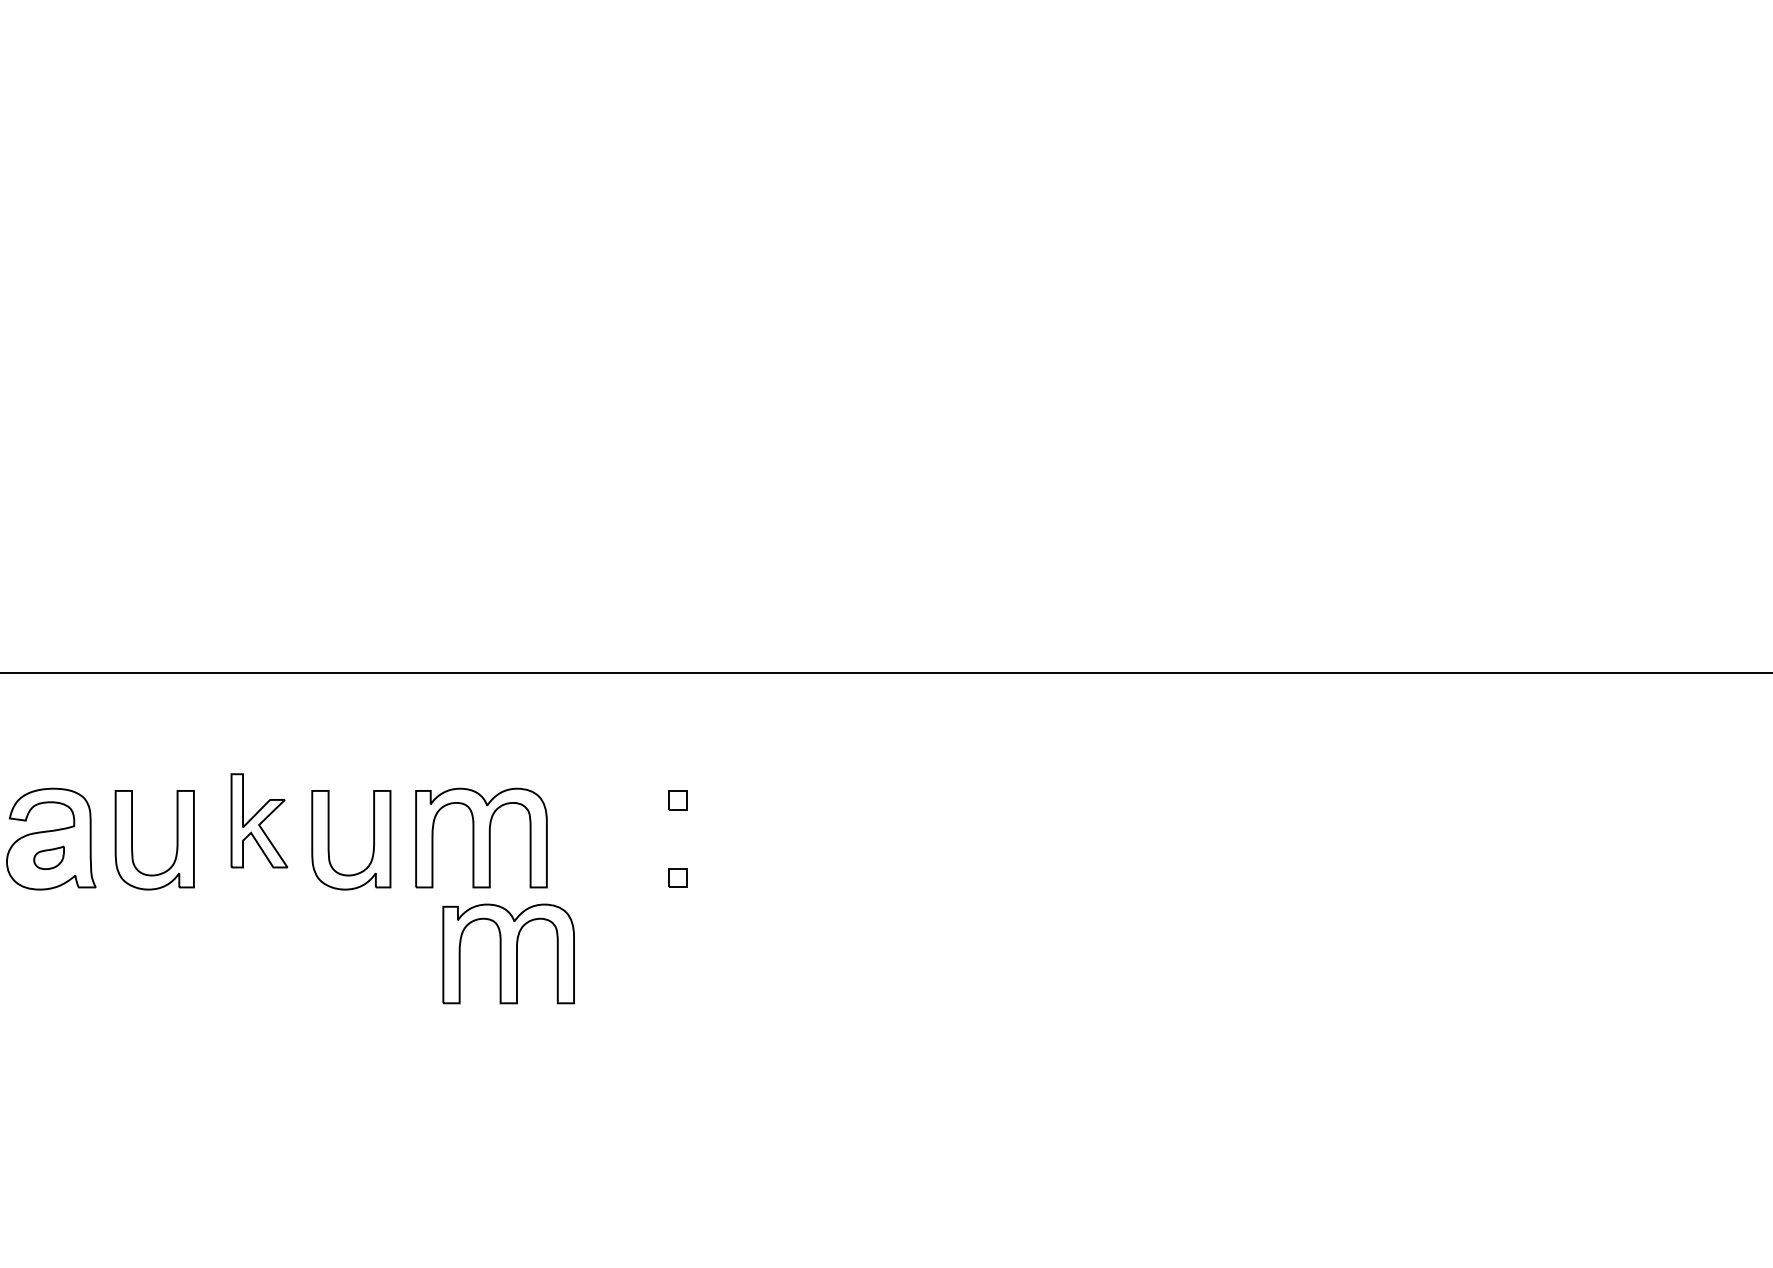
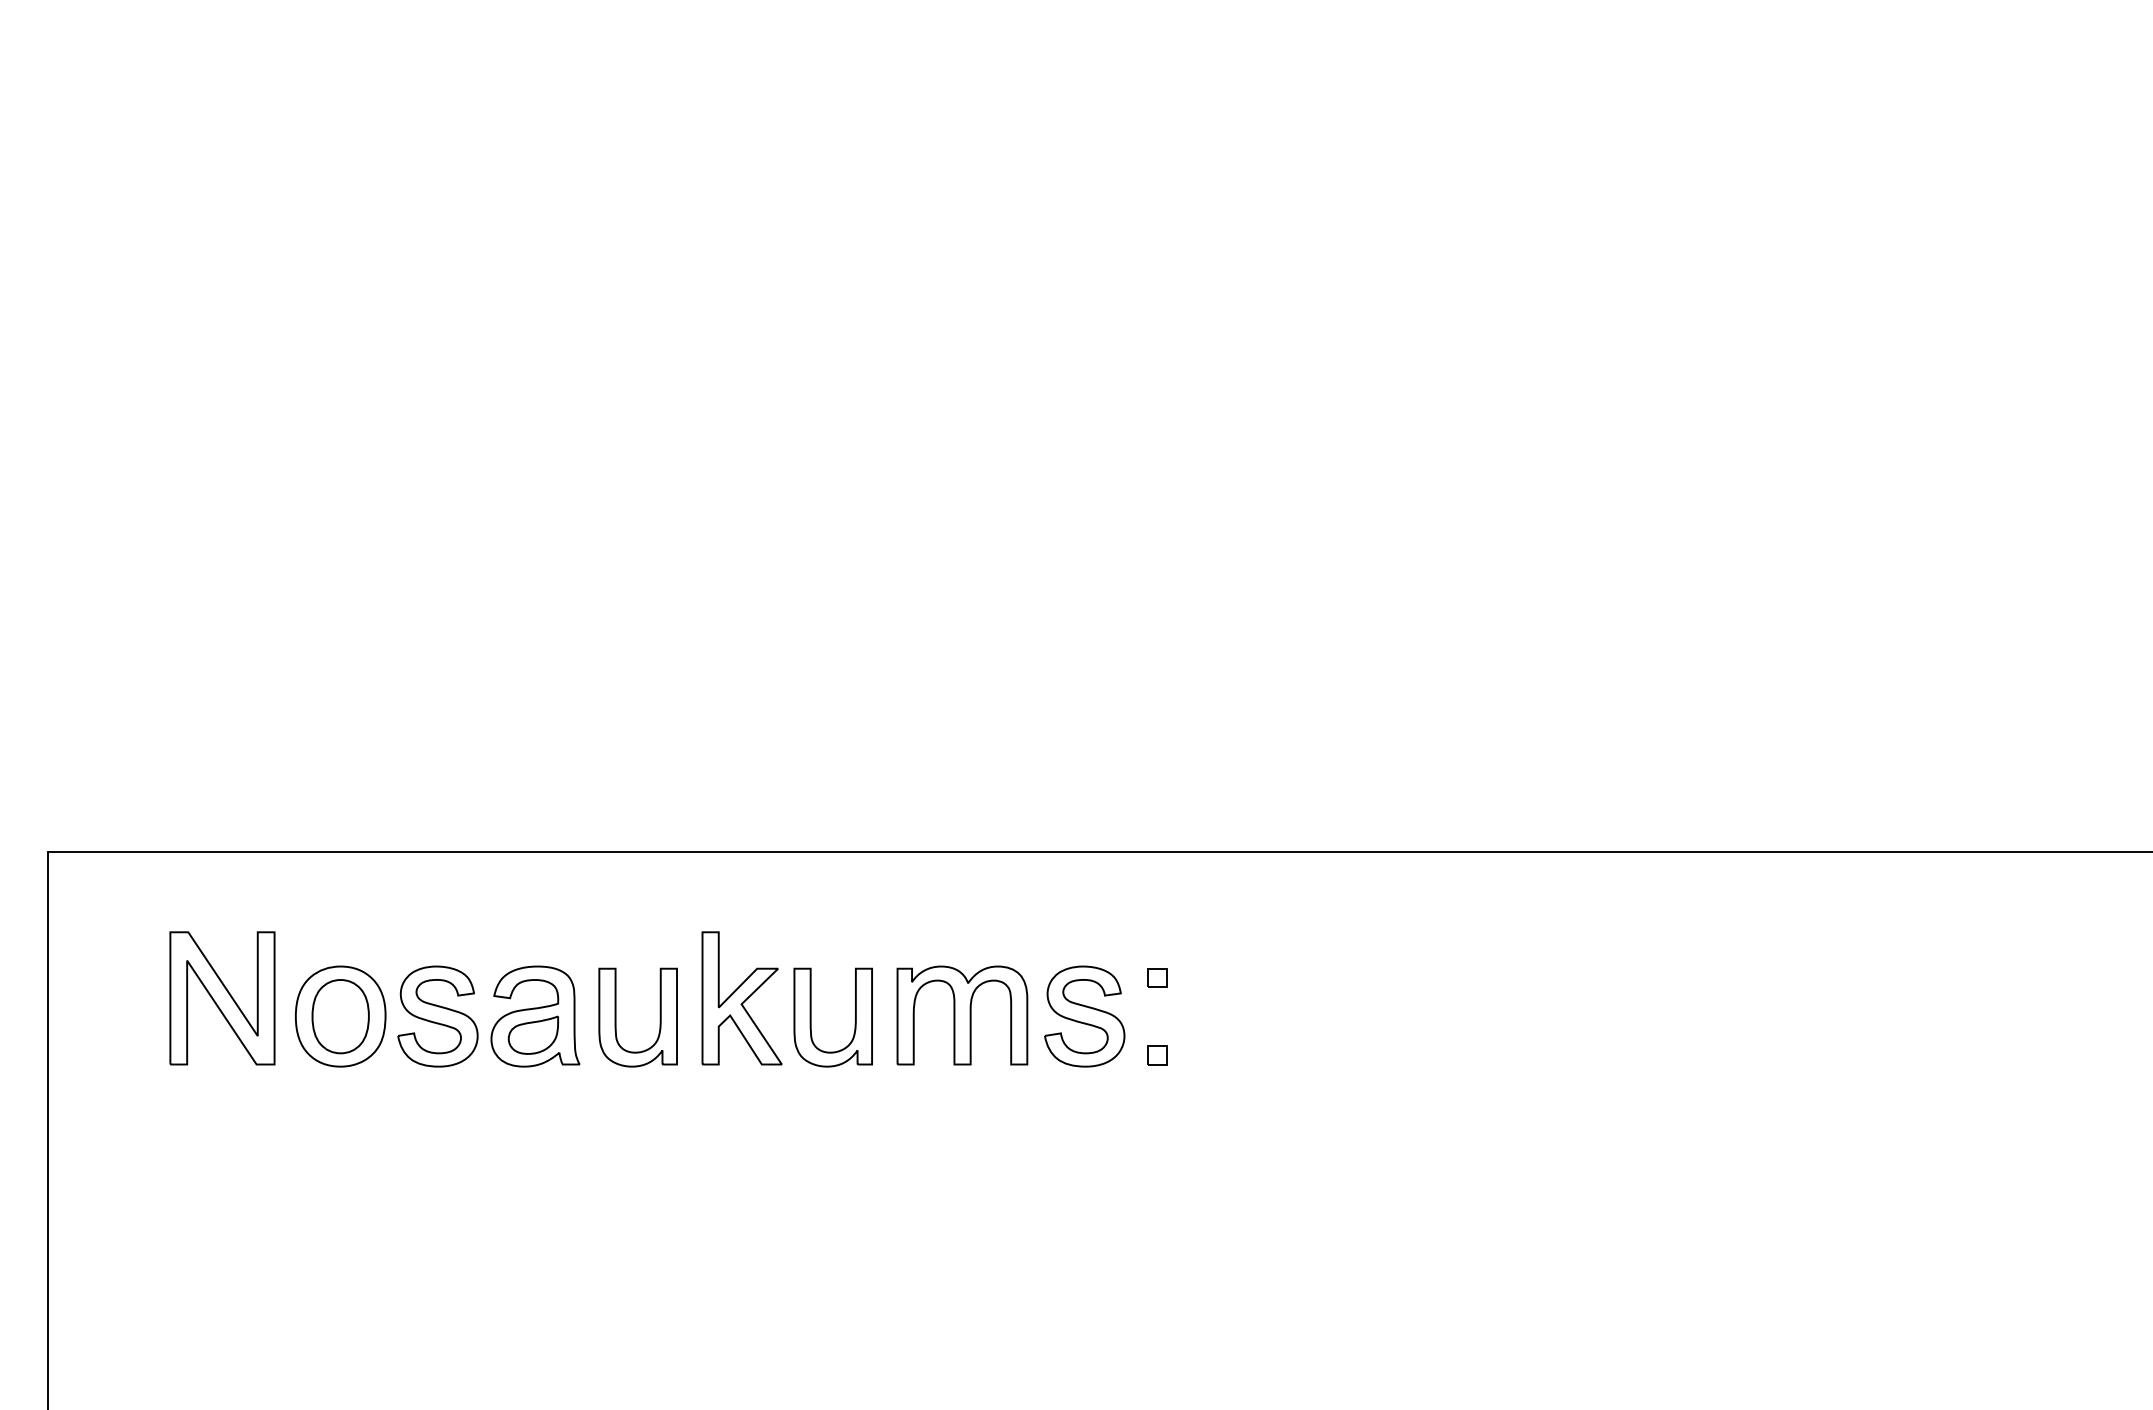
part: (258, 820) -> (741, 998), size x1.43
part: (604, 839) -> (1084, 1016), added
part: (48, 857) -> (532, 1034), size x1.67
part: (508, 953) -> (989, 1130), removed

